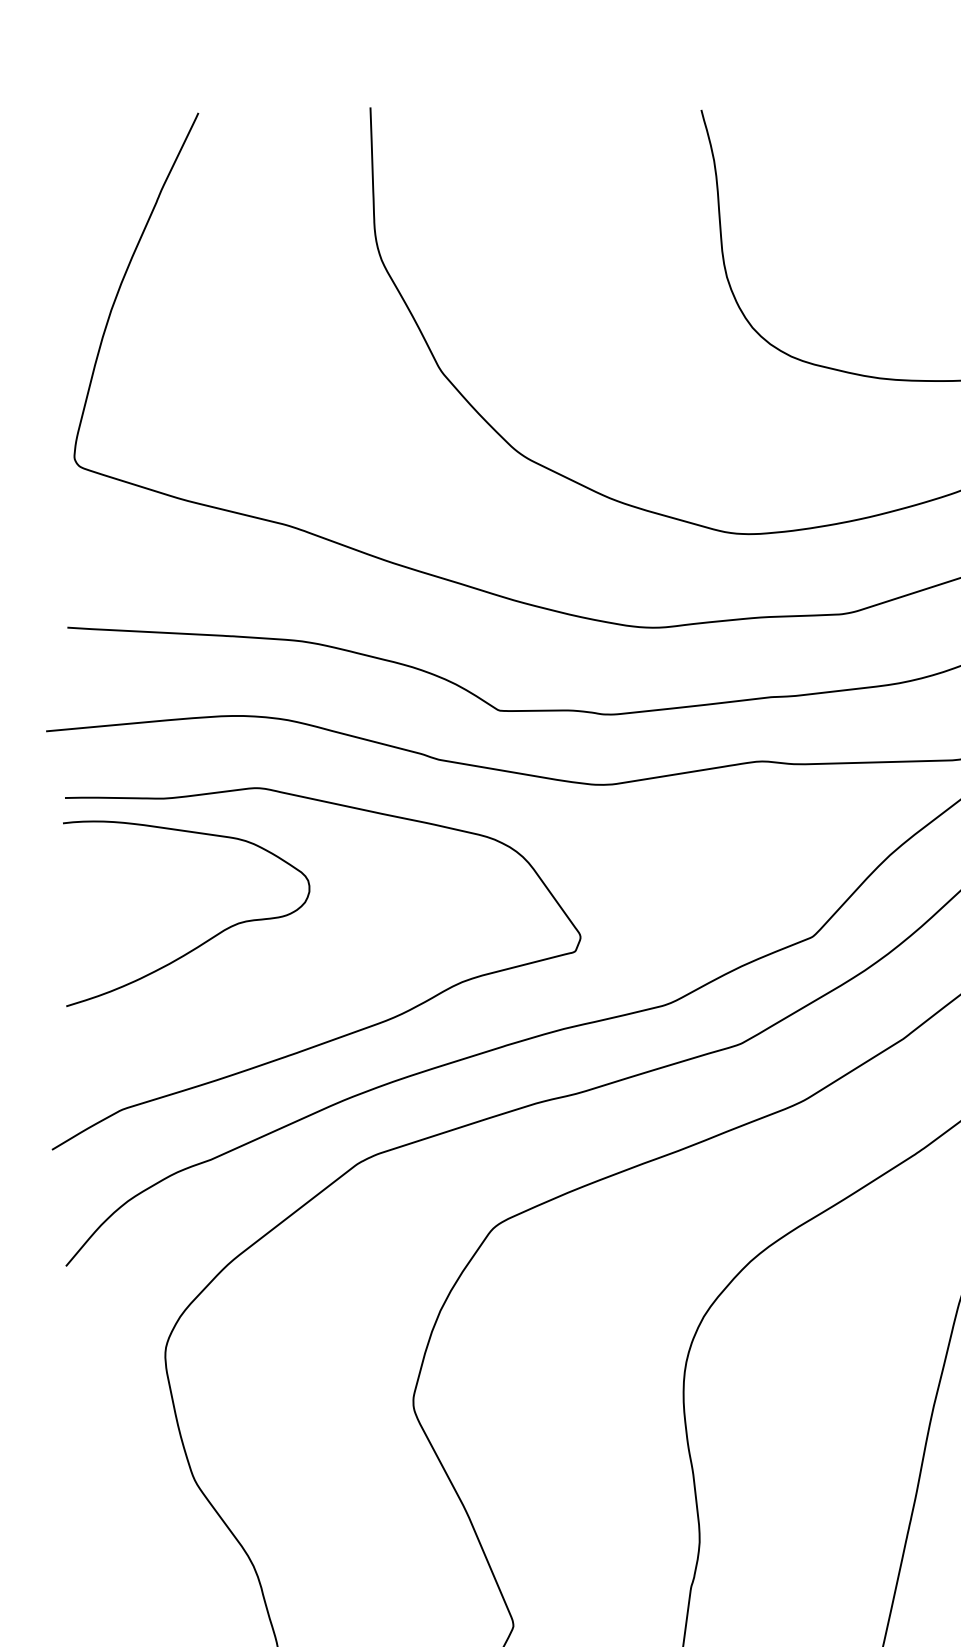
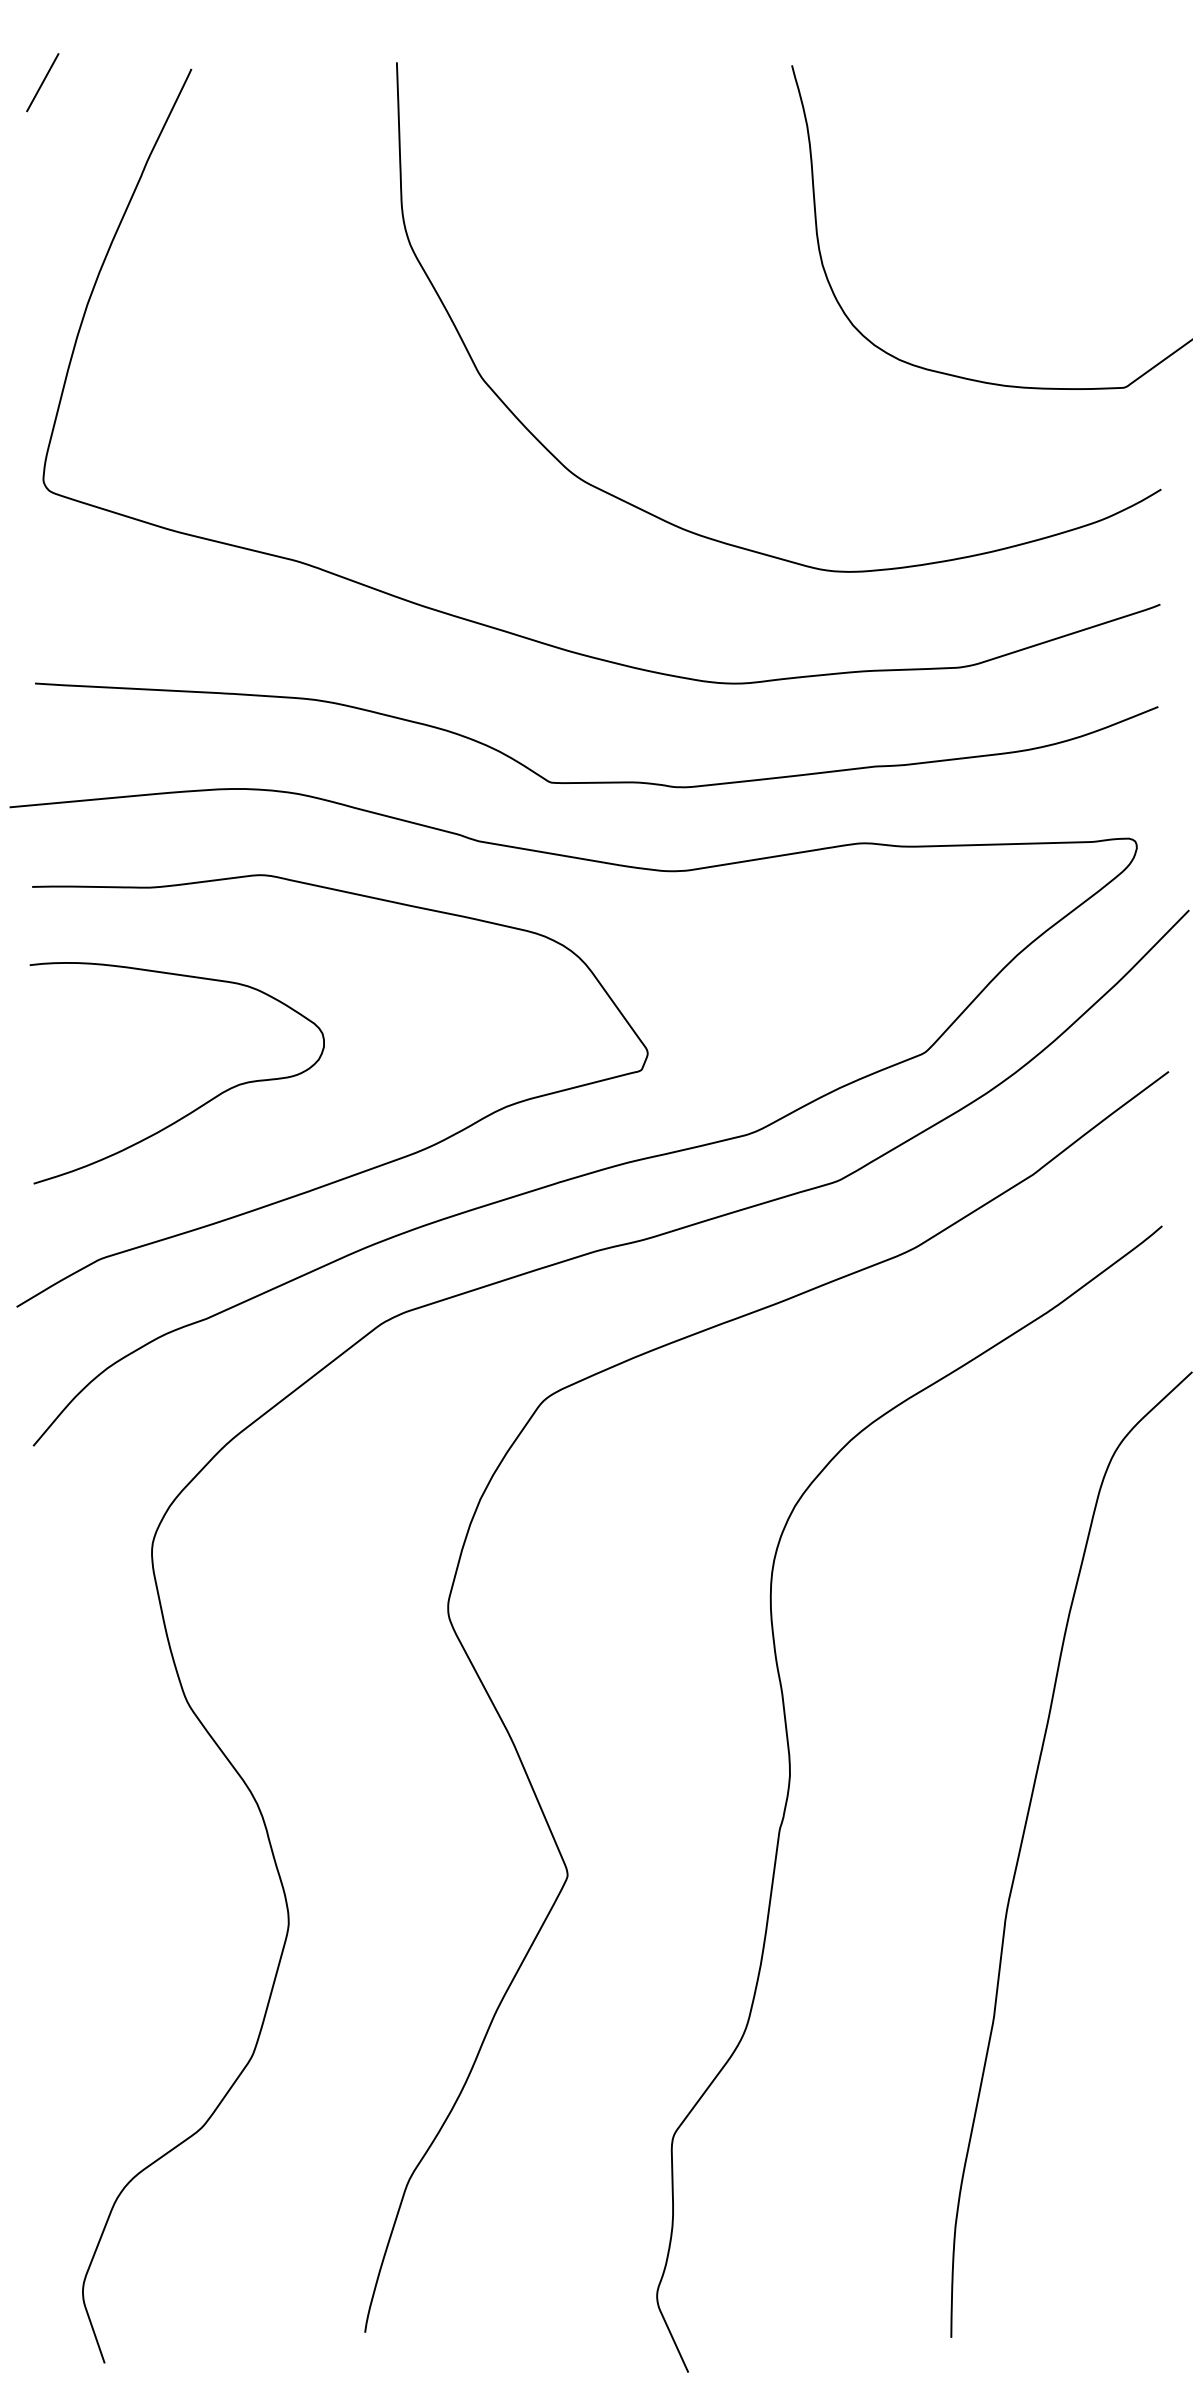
line: (73, 124) -> (42, 82), added
curve: (203, 942) -> (197, 1107), moved

